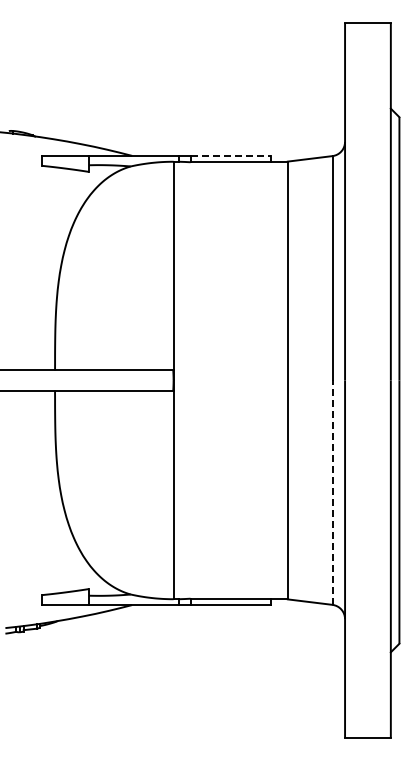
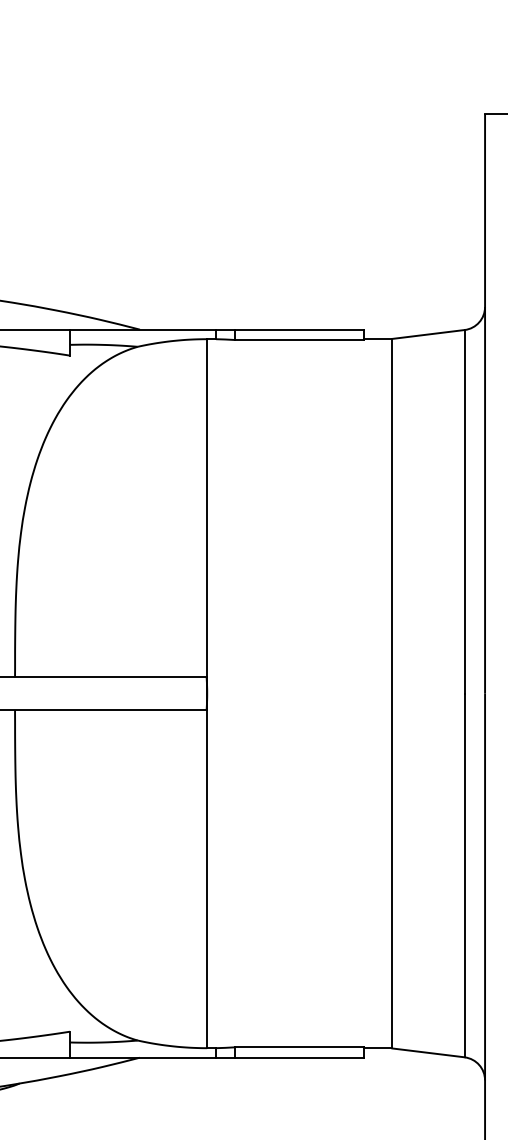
line: (231, 155) -> (301, 329), dashed -> solid
line: (332, 492) -> (464, 875), dashed -> solid

